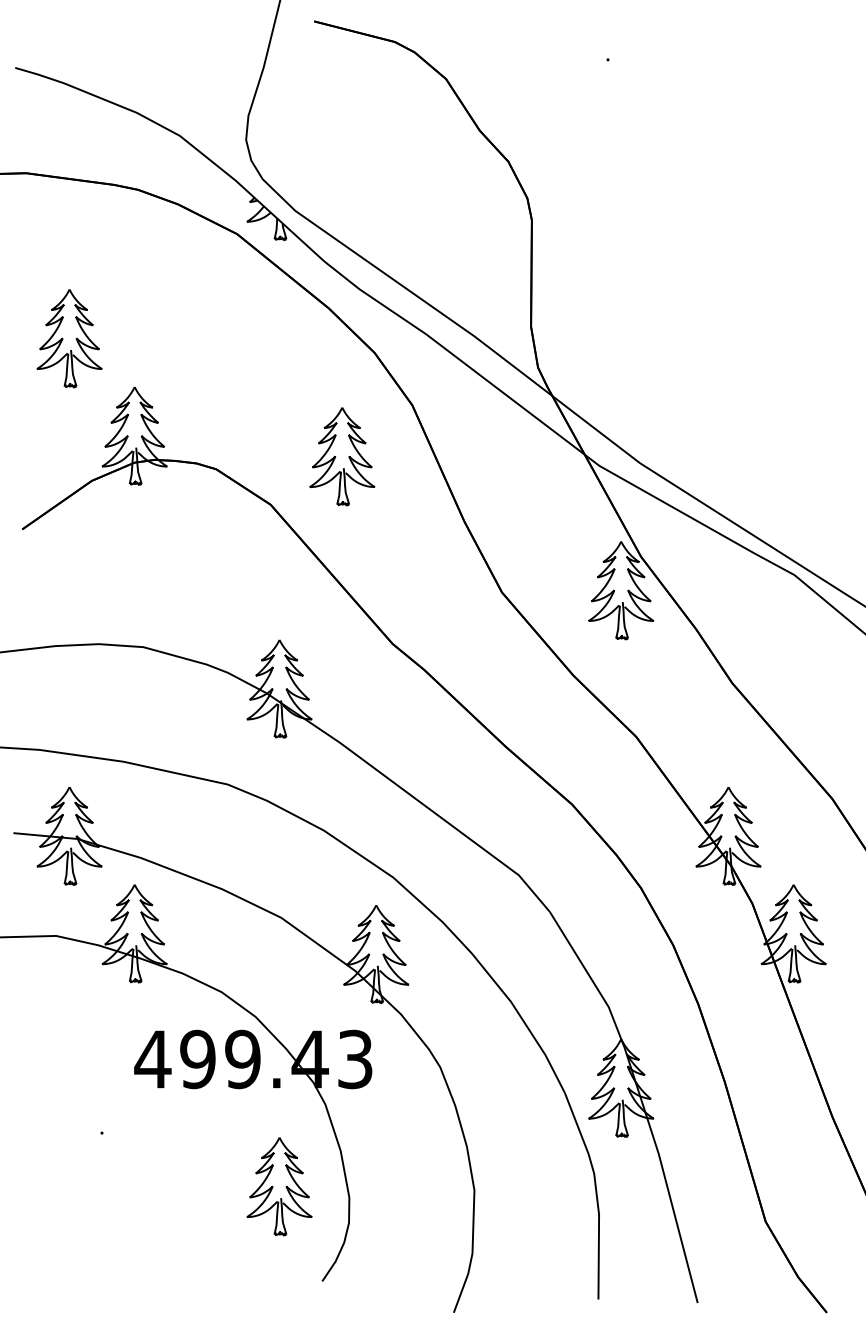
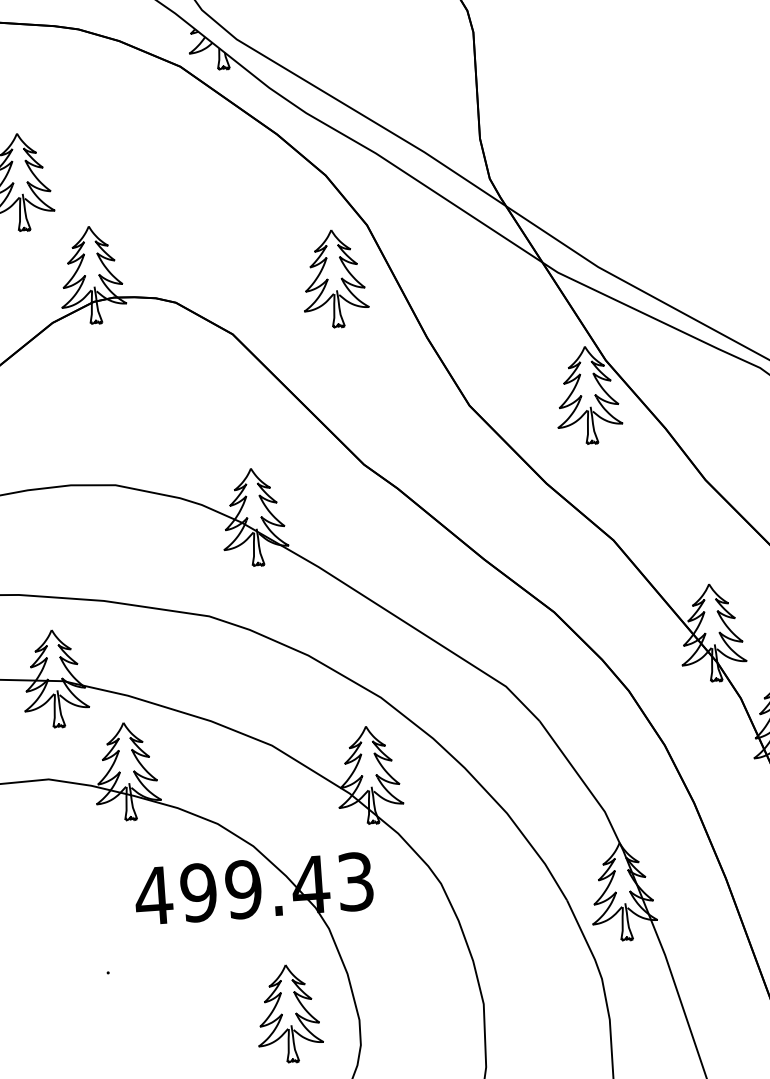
part: (342, 456) -> (334, 278), moved

